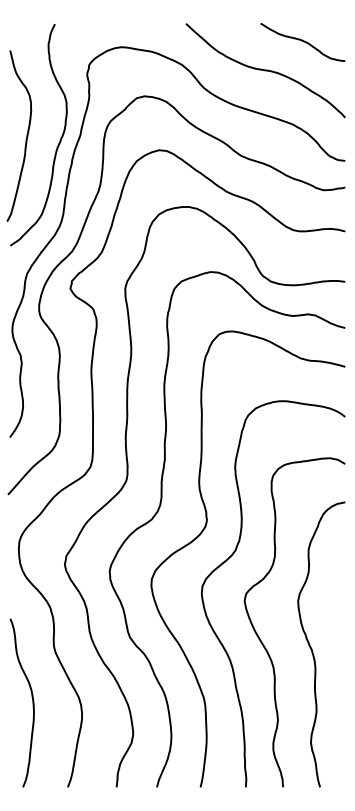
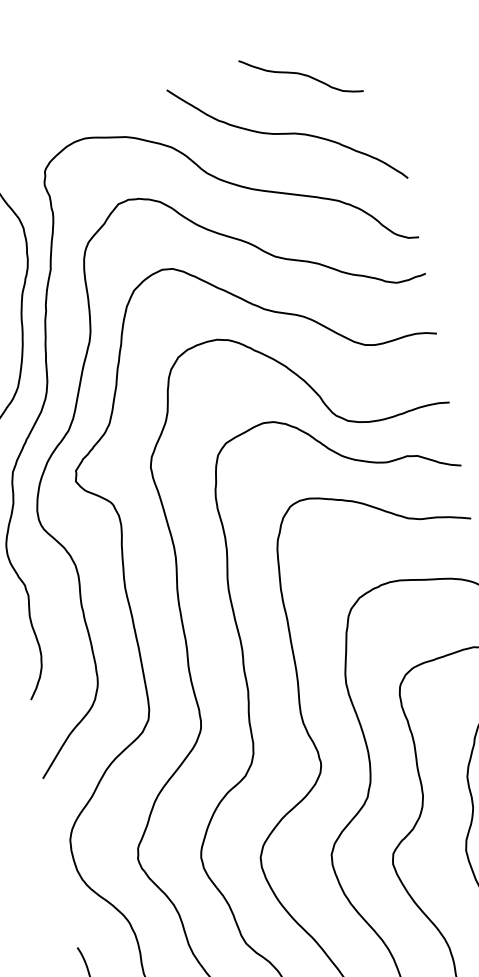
curve: (302, 41) -> (300, 74), moved

